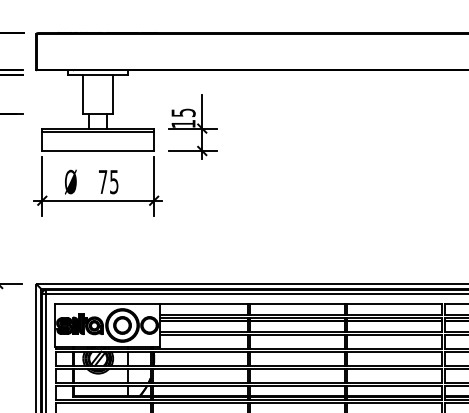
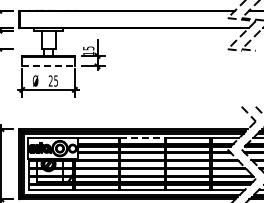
line: (100, 151) -> (49, 66), solid -> dashed
text: (102, 180) -> (50, 80), 75 -> 25
line: (297, 304) -> (142, 138), solid -> dashed

